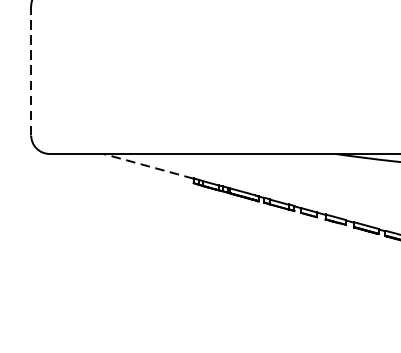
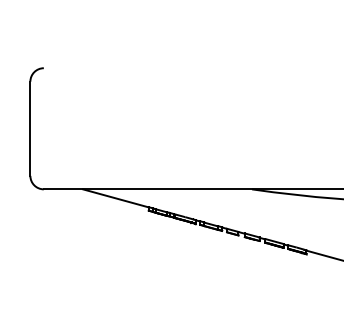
line: (31, 70) -> (30, 128), dashed -> solid
line: (148, 166) -> (115, 198), dashed -> solid

